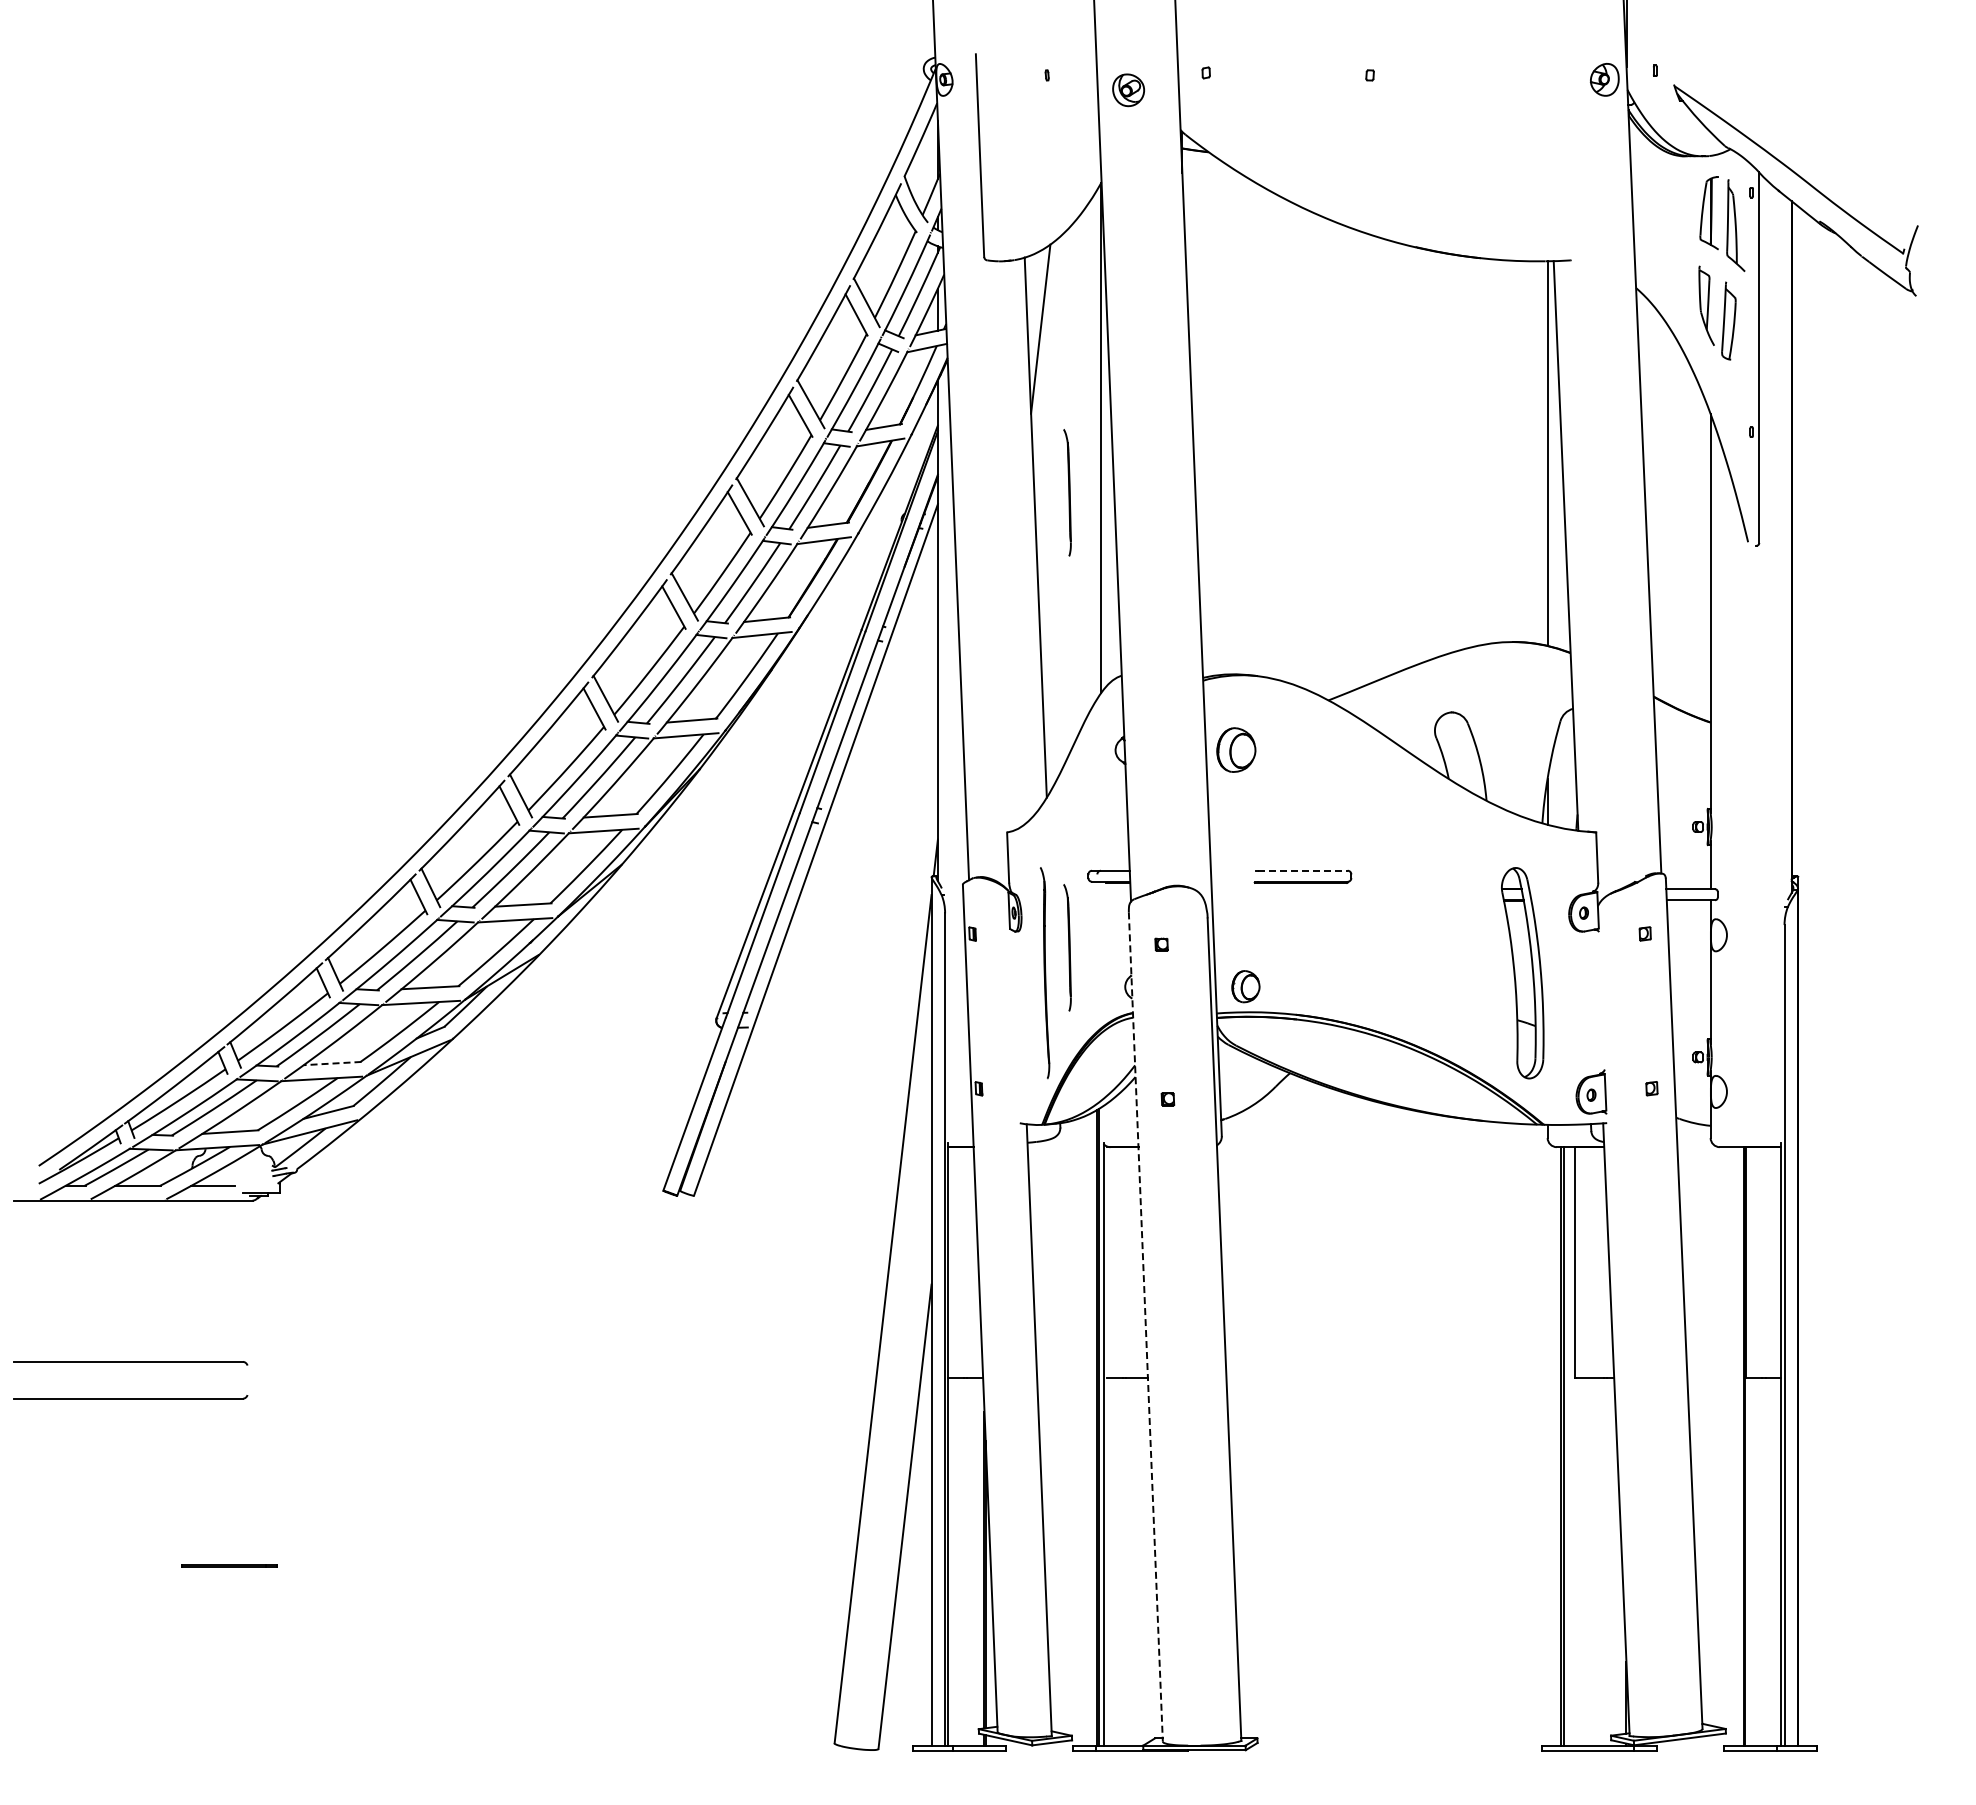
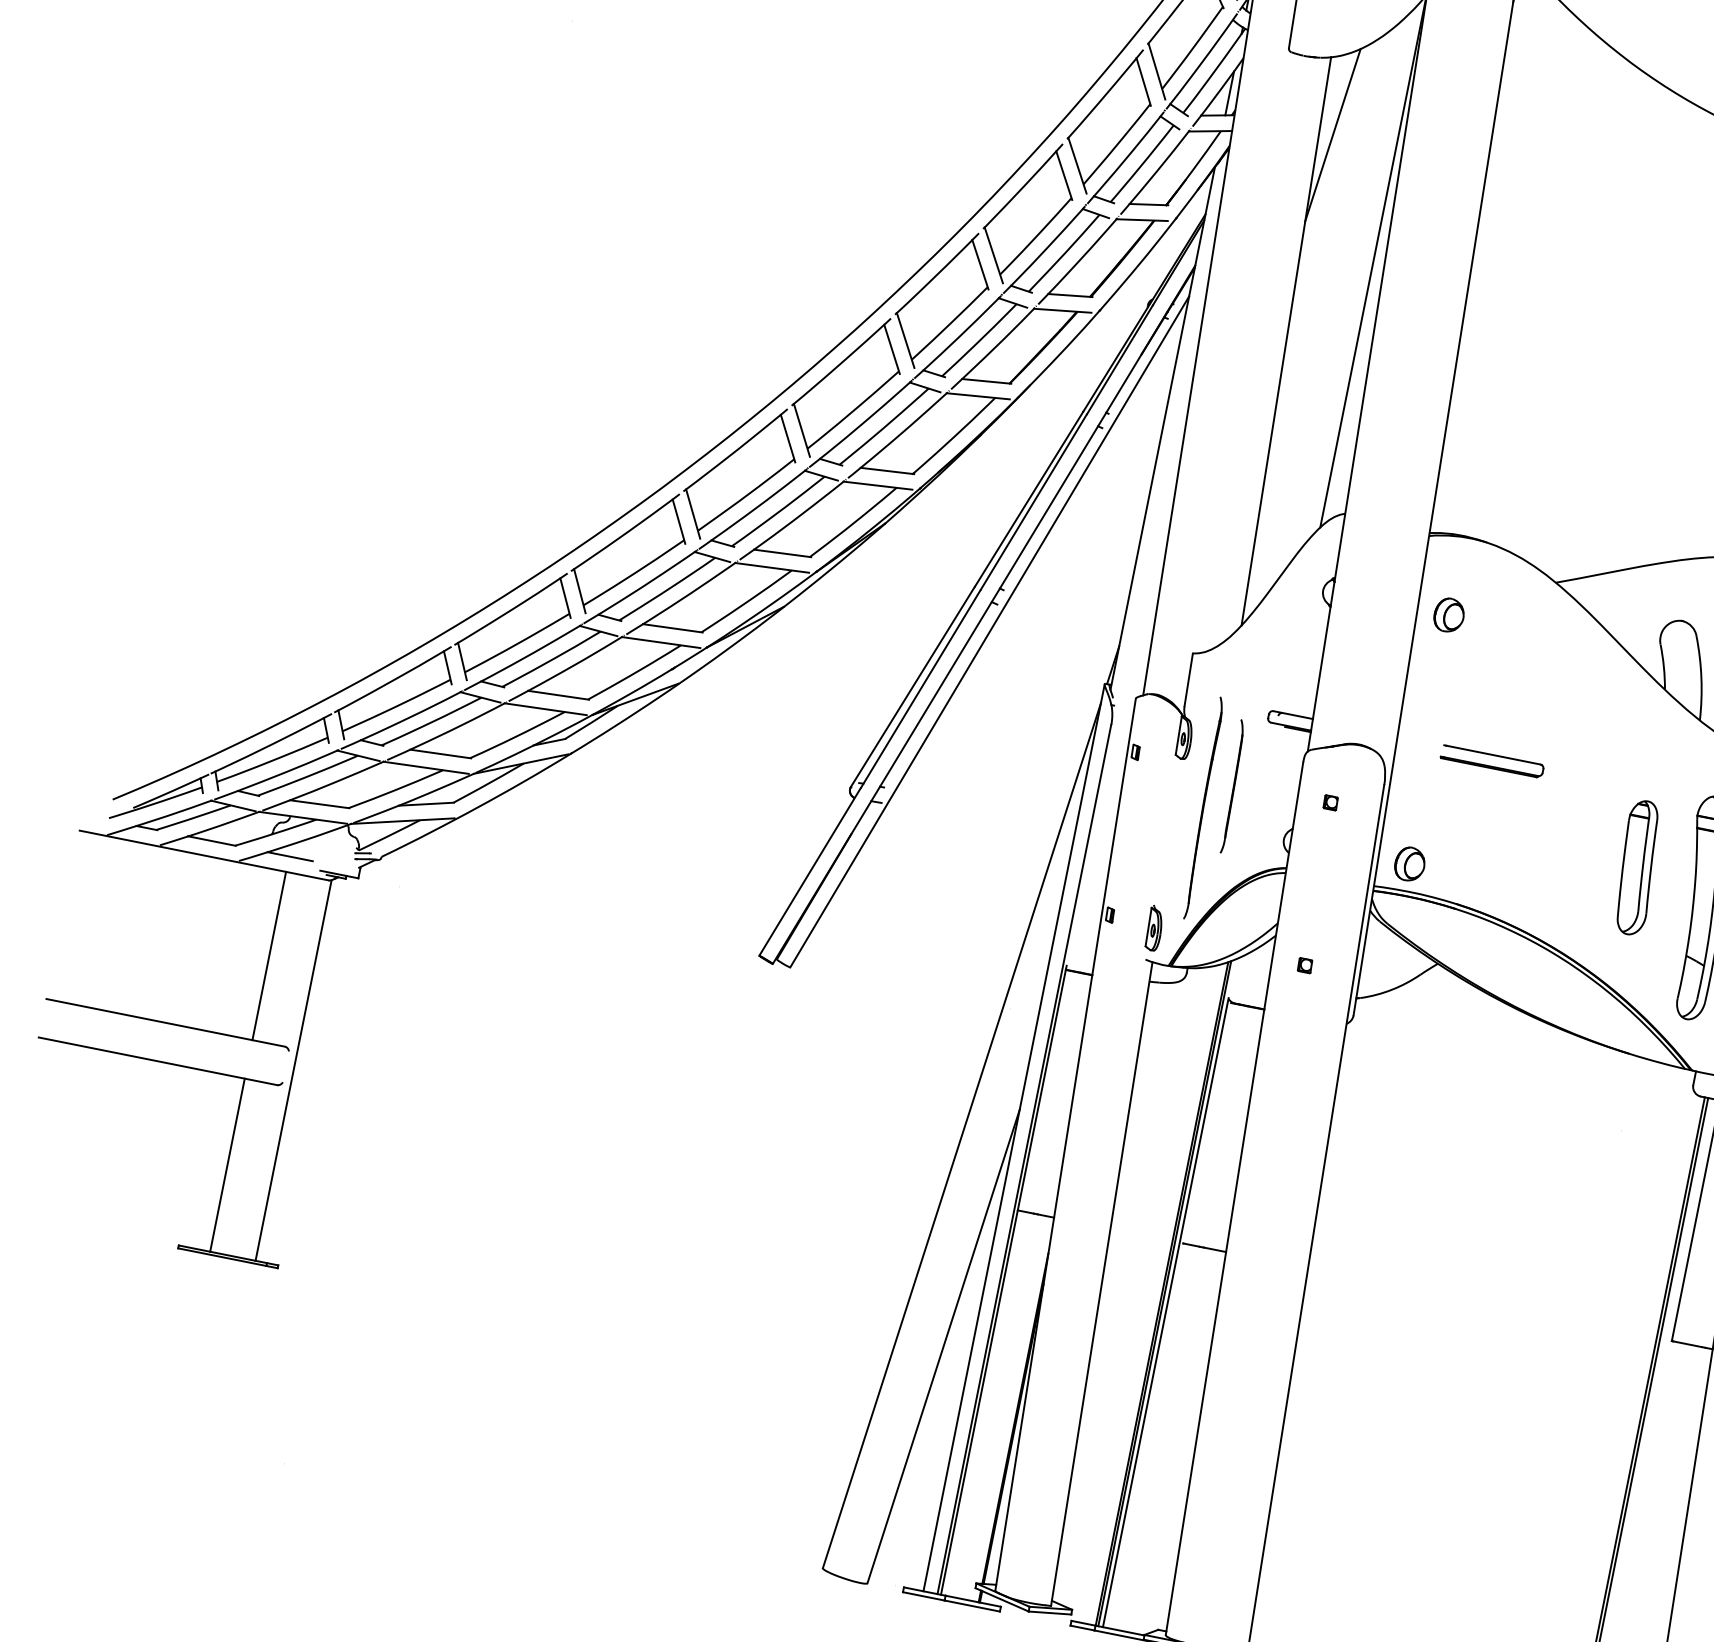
part: (1067, 492) -> (1326, 311), removed
part: (1235, 749) -> (1448, 614), size x0.71
line: (1303, 870) -> (1494, 755), dashed -> solid
part: (1455, 947) -> (1636, 867), added
line: (332, 1063) -> (440, 753), dashed -> solid
part: (1022, 1092) -> (1154, 928), added
line: (211, 1280) -> (269, 955), added
line: (1145, 1327) -> (1234, 1199), dashed -> solid
line: (255, 1381) -> (293, 1069), added
line: (211, 1481) -> (227, 1164), added

